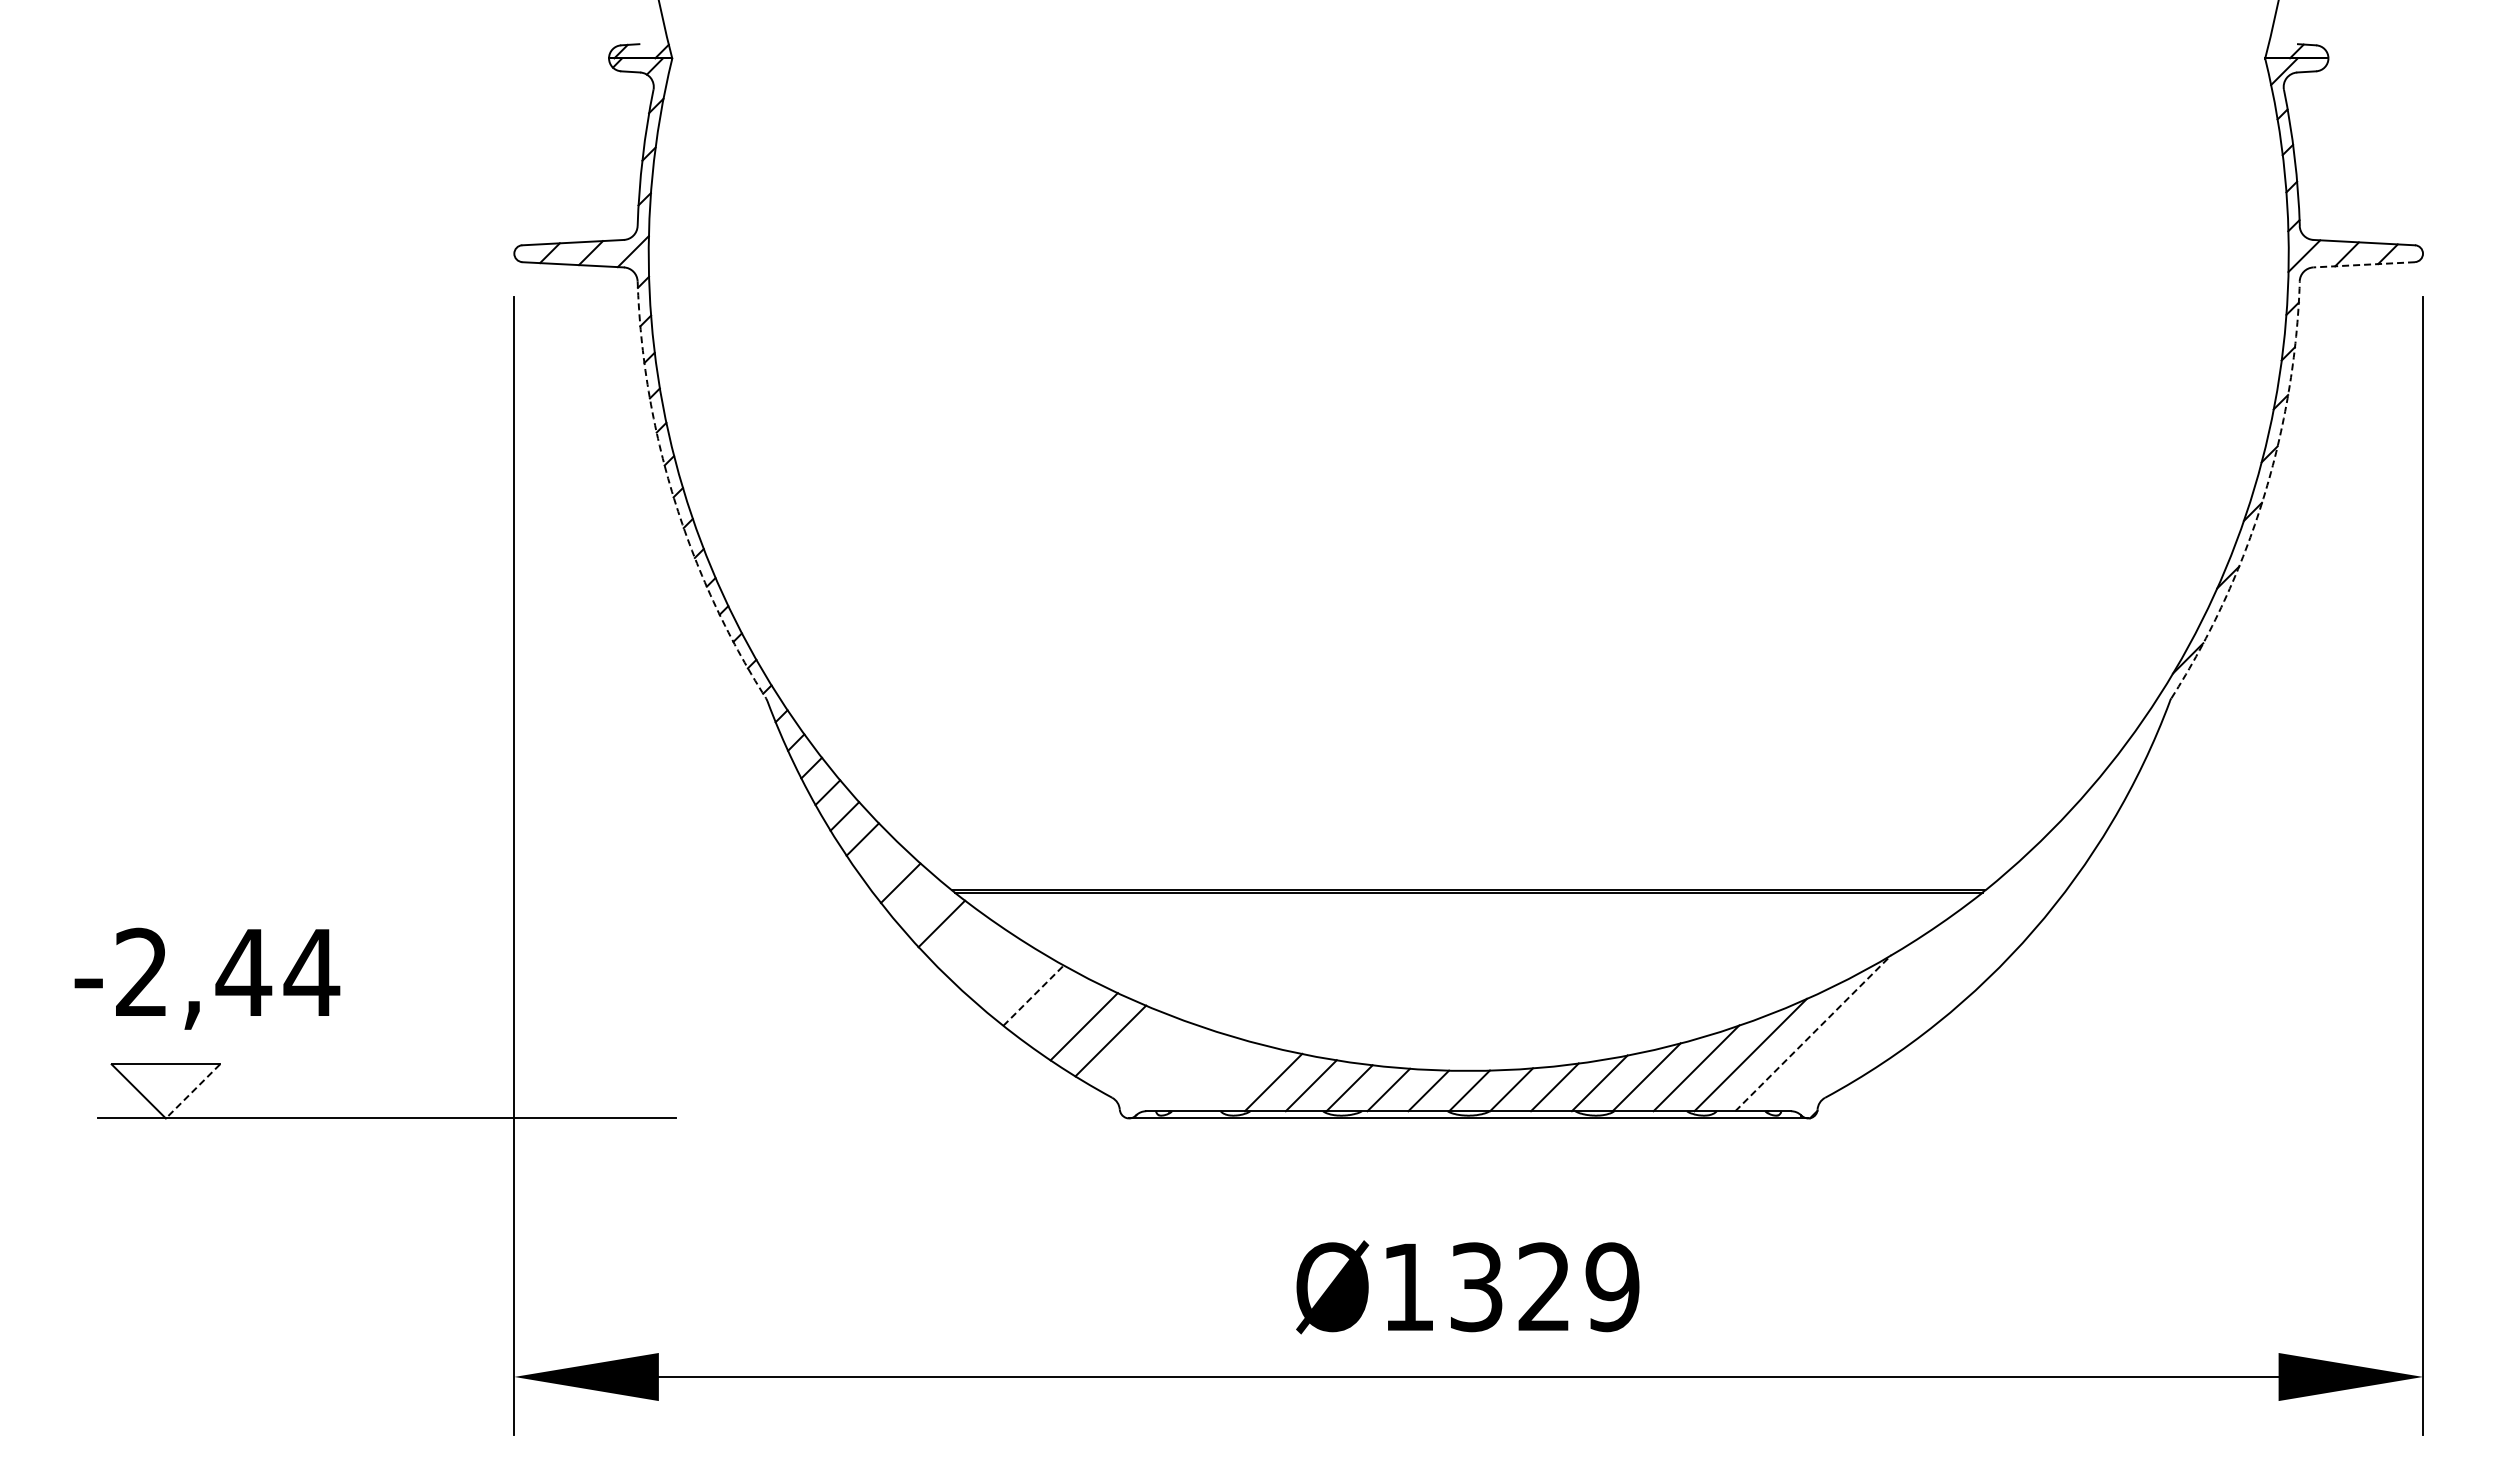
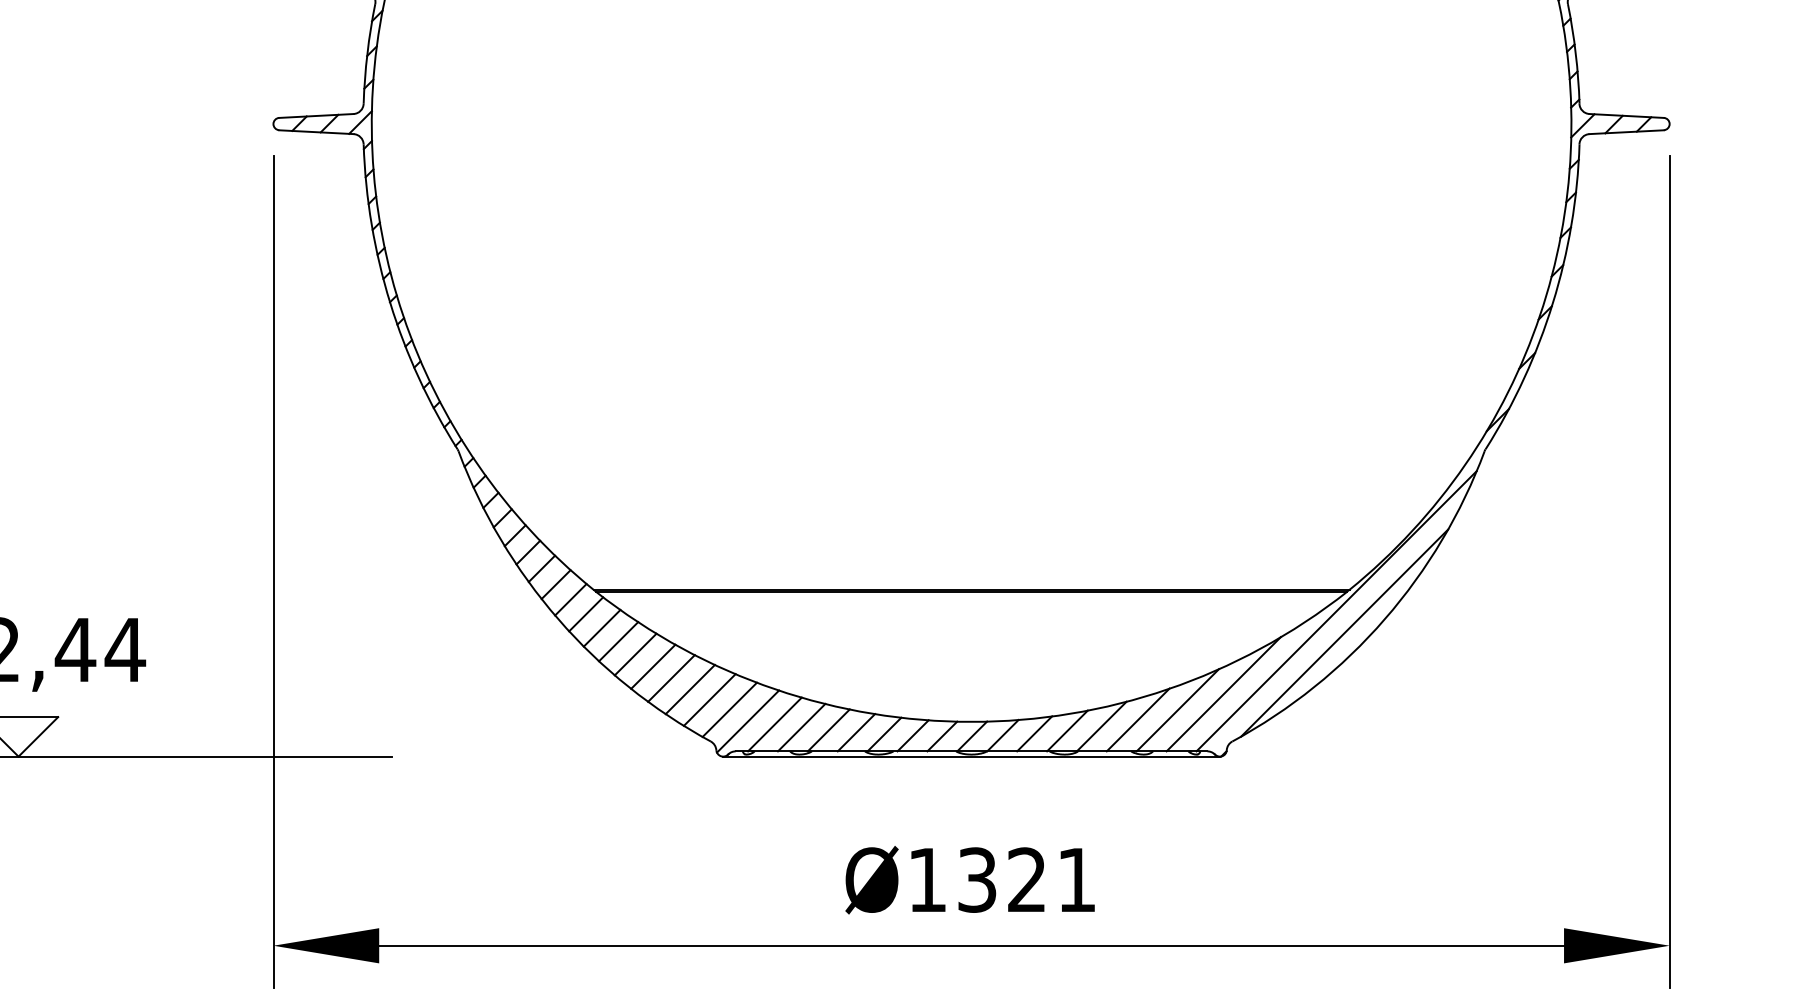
line: (2364, 264) -> (1626, 131), dashed -> solid
arc: (674, 498) -> (390, 303), dashed -> solid
arc: (2263, 498) -> (1552, 303), dashed -> solid
line: (881, 861) -> (542, 568), added
line: (920, 903) -> (570, 599), added
line: (1967, 919) -> (1336, 611), added
line: (963, 942) -> (602, 627), added
line: (1978, 949) -> (1344, 633), added
line: (986, 961) -> (618, 641), added
line: (1009, 978) -> (635, 654), added
line: (1033, 995) -> (653, 666), dashed -> solid
line: (1058, 1011) -> (671, 678), added
line: (1813, 1032) -> (1223, 693), dashed -> solid
line: (1138, 1054) -> (730, 709), added
line: (1162, 1070) -> (747, 721), added
line: (1199, 1074) -> (774, 724), added
line: (1236, 1078) -> (801, 727), added
line: (192, 1091) -> (38, 736), dashed -> solid
text: (1612, 1287) -> (1076, 880), Ø1329 -> Ø1321

